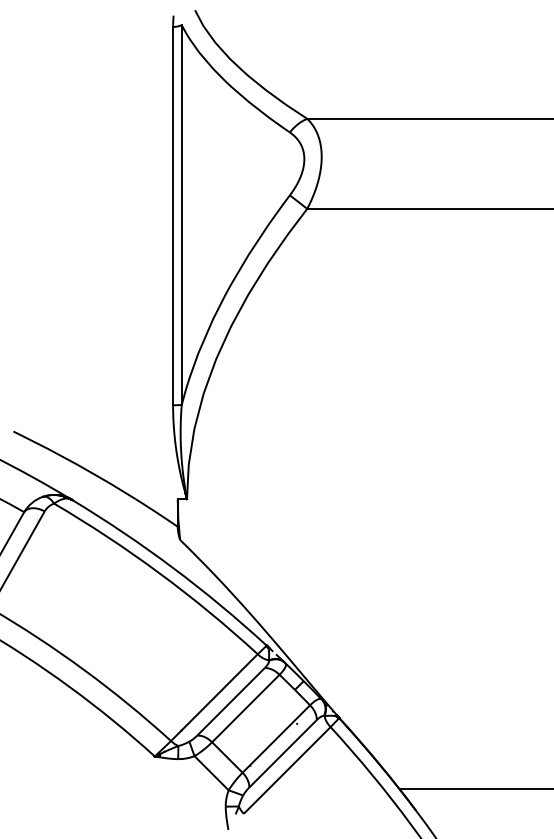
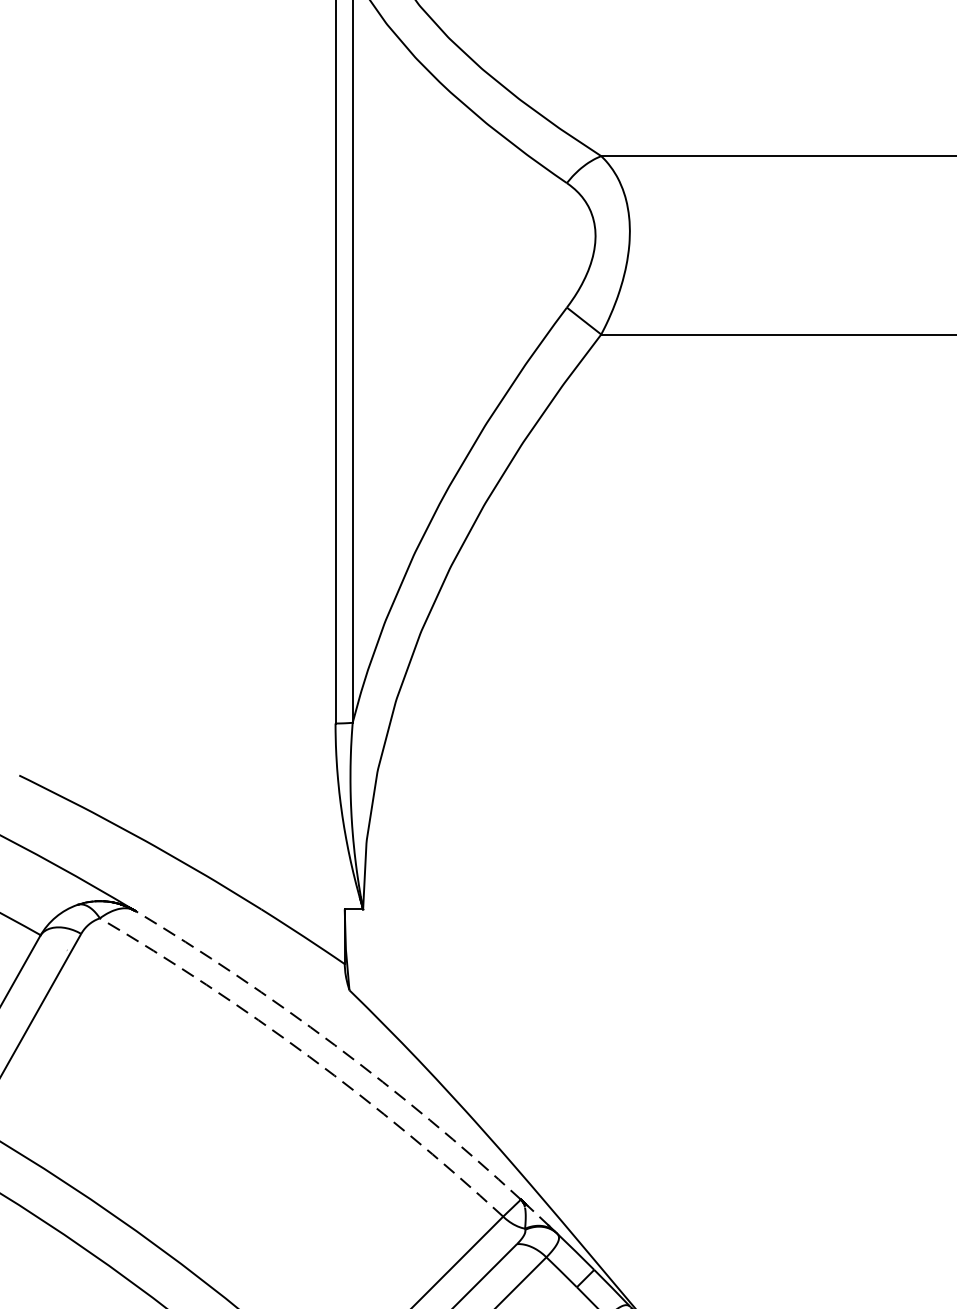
arc: (172, 567) -> (334, 1044), solid -> dashed
arc: (159, 573) -> (308, 1056), solid -> dashed

